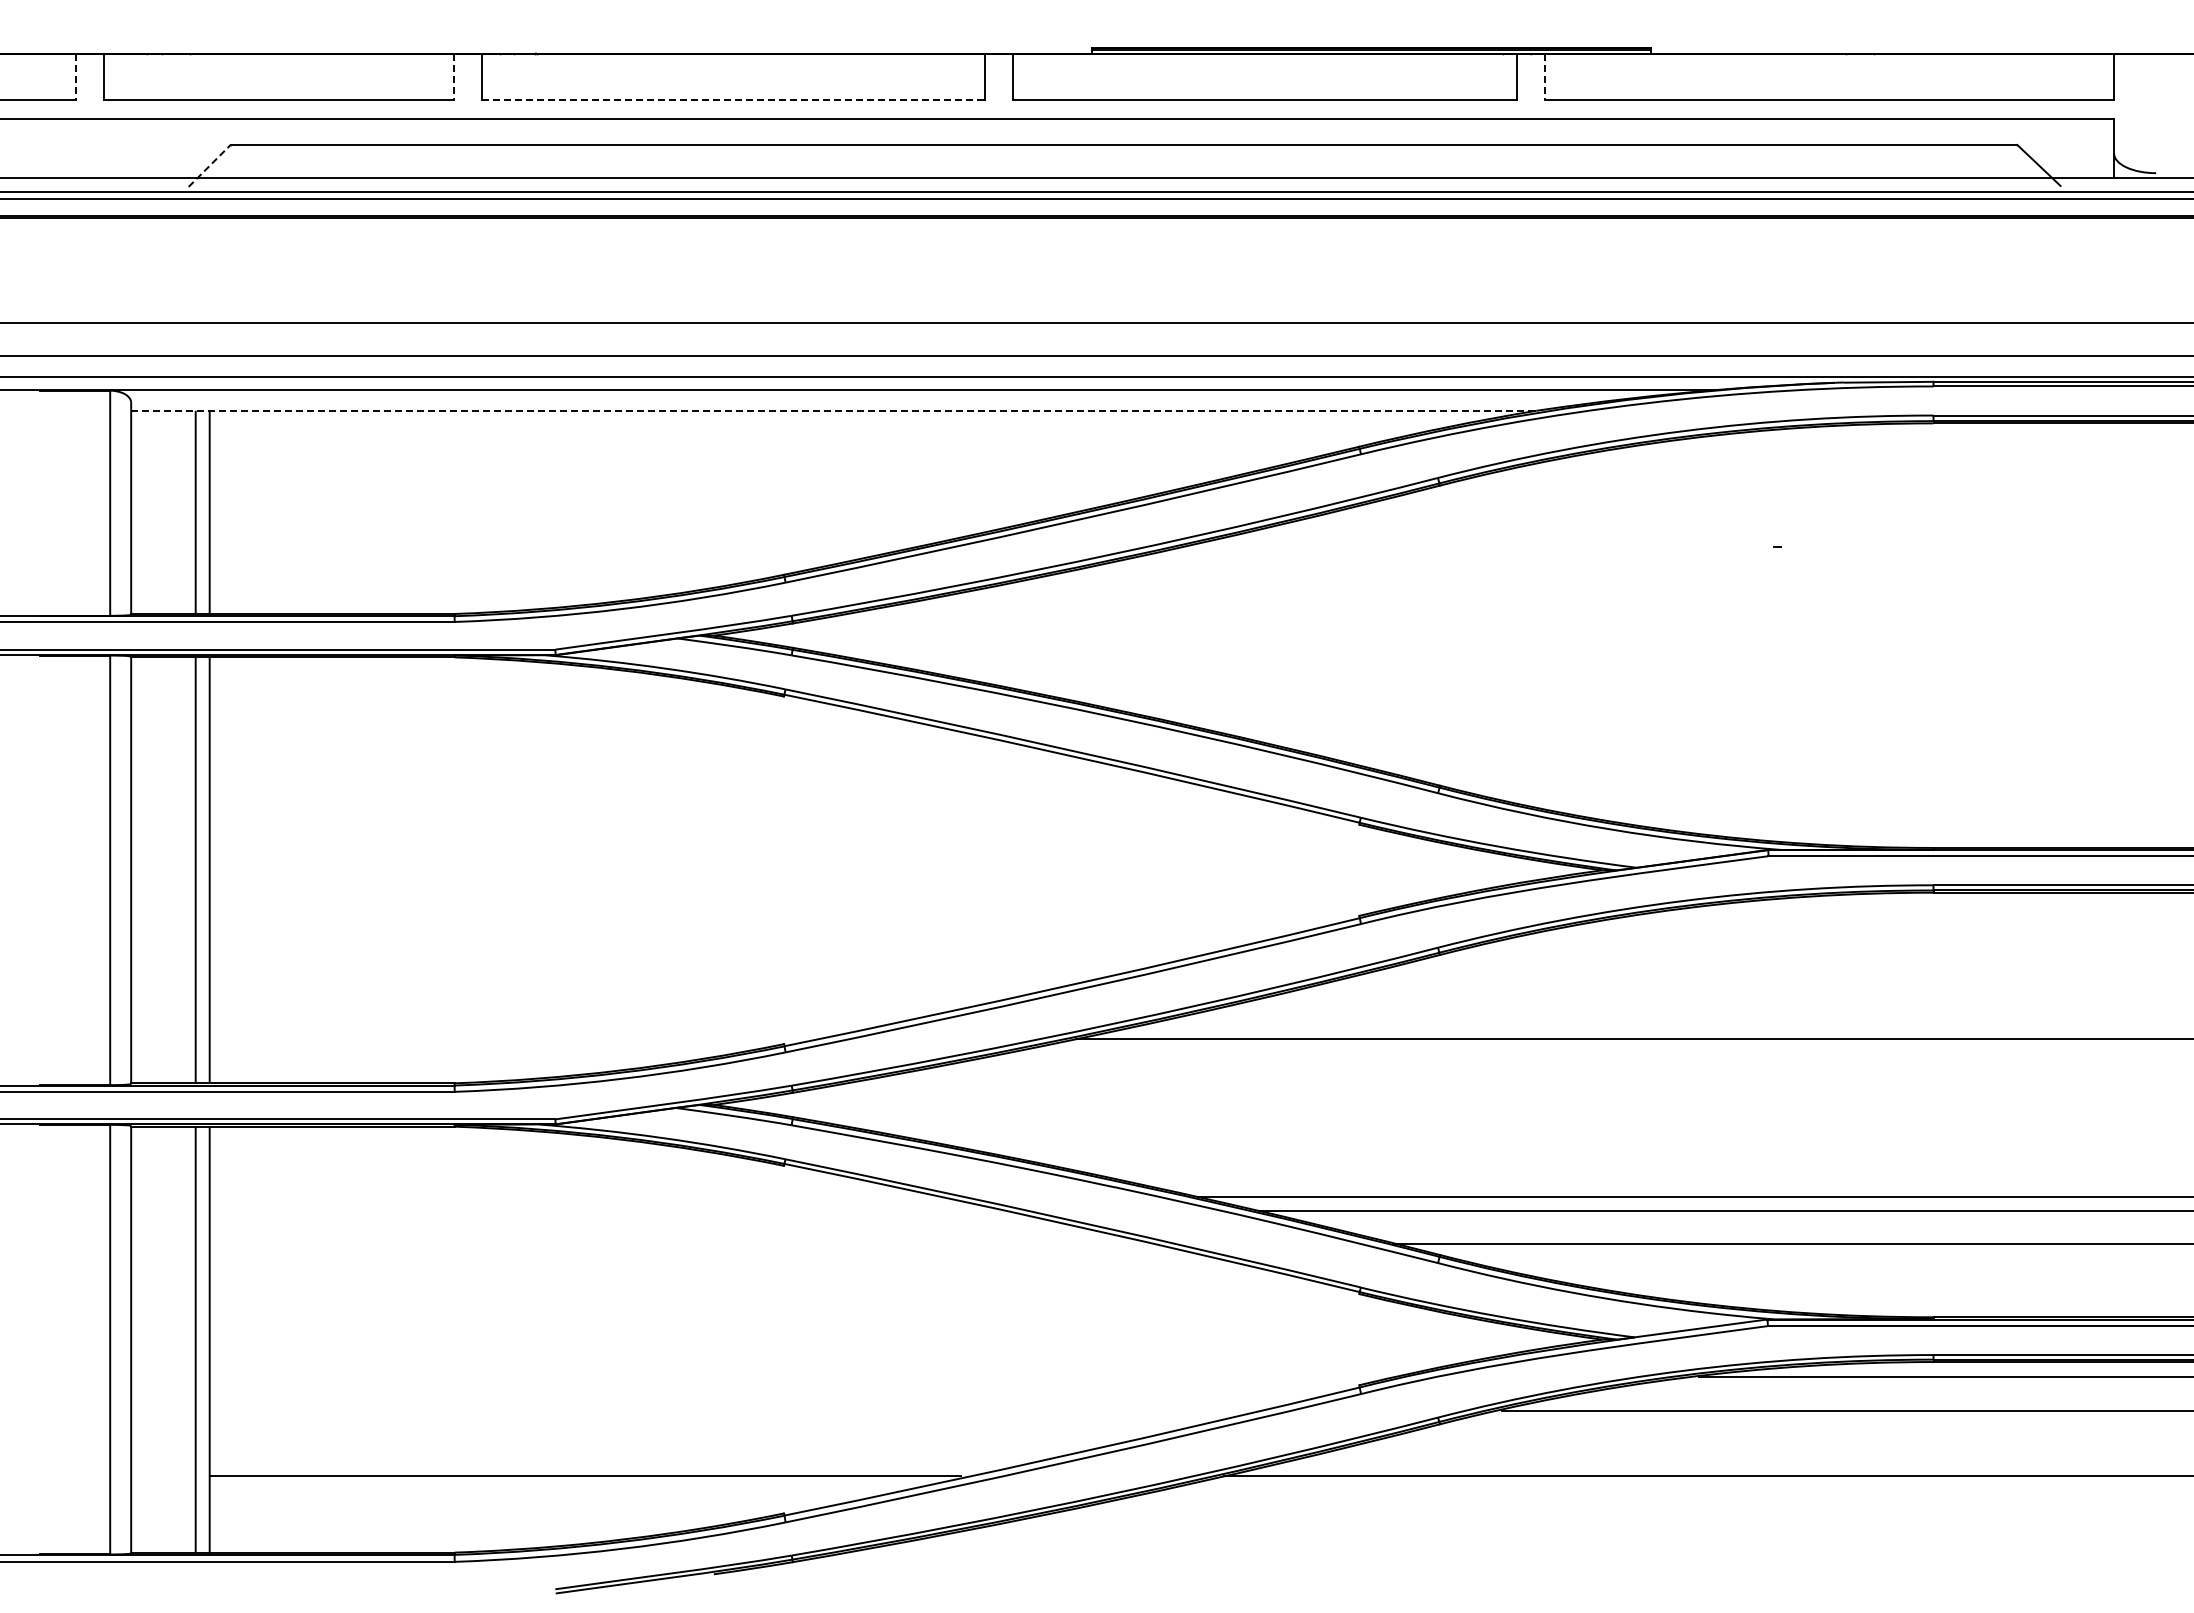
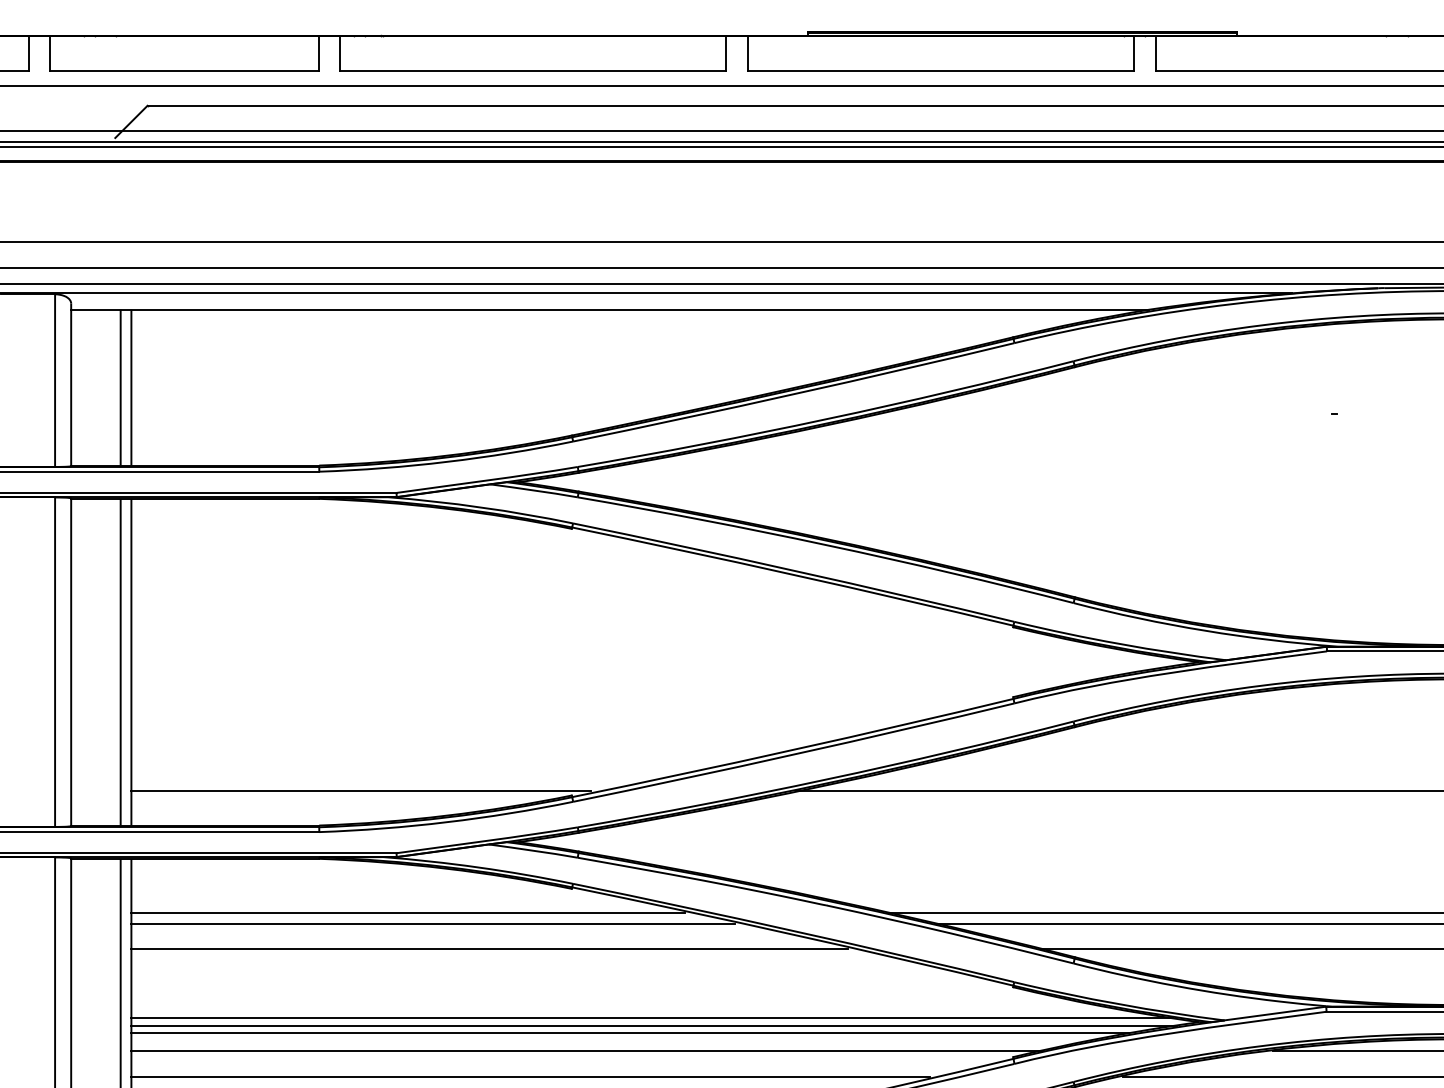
line: (75, 77) -> (28, 54), dashed -> solid
line: (453, 77) -> (318, 54), dashed -> solid
line: (1545, 77) -> (1155, 54), dashed -> solid
line: (733, 99) -> (533, 70), dashed -> solid
line: (209, 165) -> (131, 121), dashed -> solid
line: (833, 410) -> (609, 309), dashed -> solid
line: (509, 1038) -> (361, 791), added
line: (570, 1197) -> (408, 913), added
line: (602, 1211) -> (432, 923), added
line: (676, 1243) -> (489, 948), added
line: (888, 1334) -> (652, 1018), added
line: (890, 1344) -> (653, 1025), added
line: (859, 1354) -> (629, 1033), added
line: (803, 1377) -> (586, 1051), added
line: (730, 1410) -> (530, 1076), added

